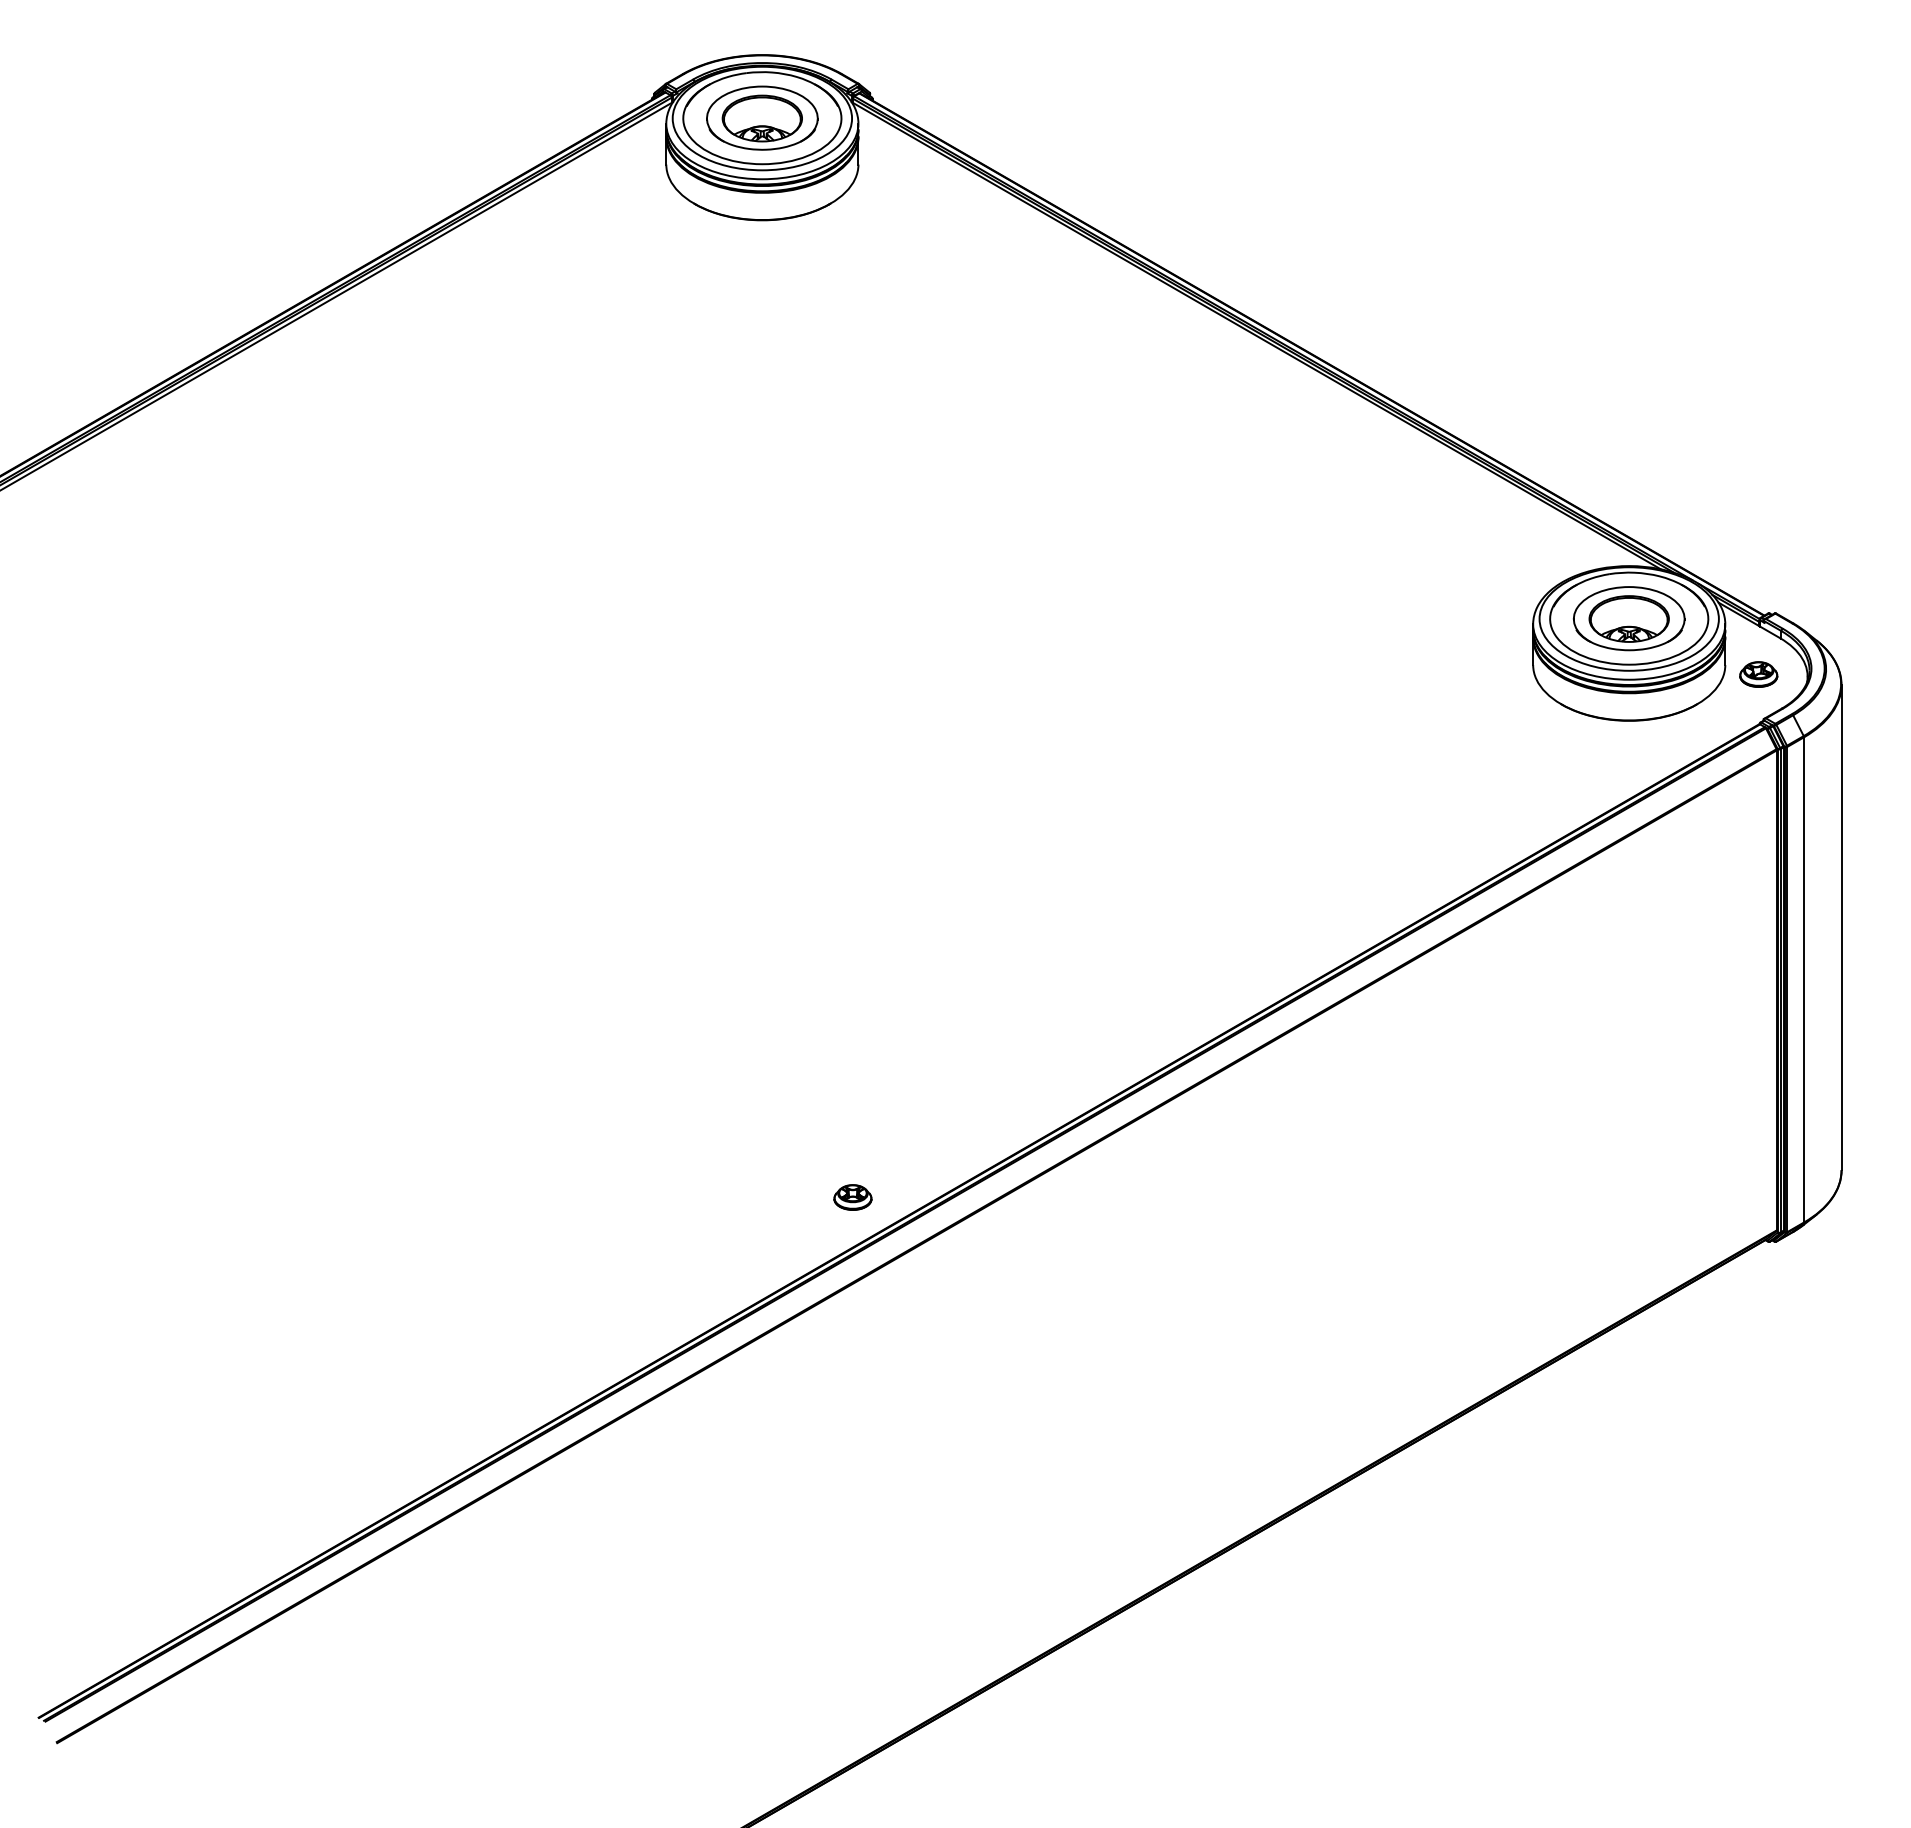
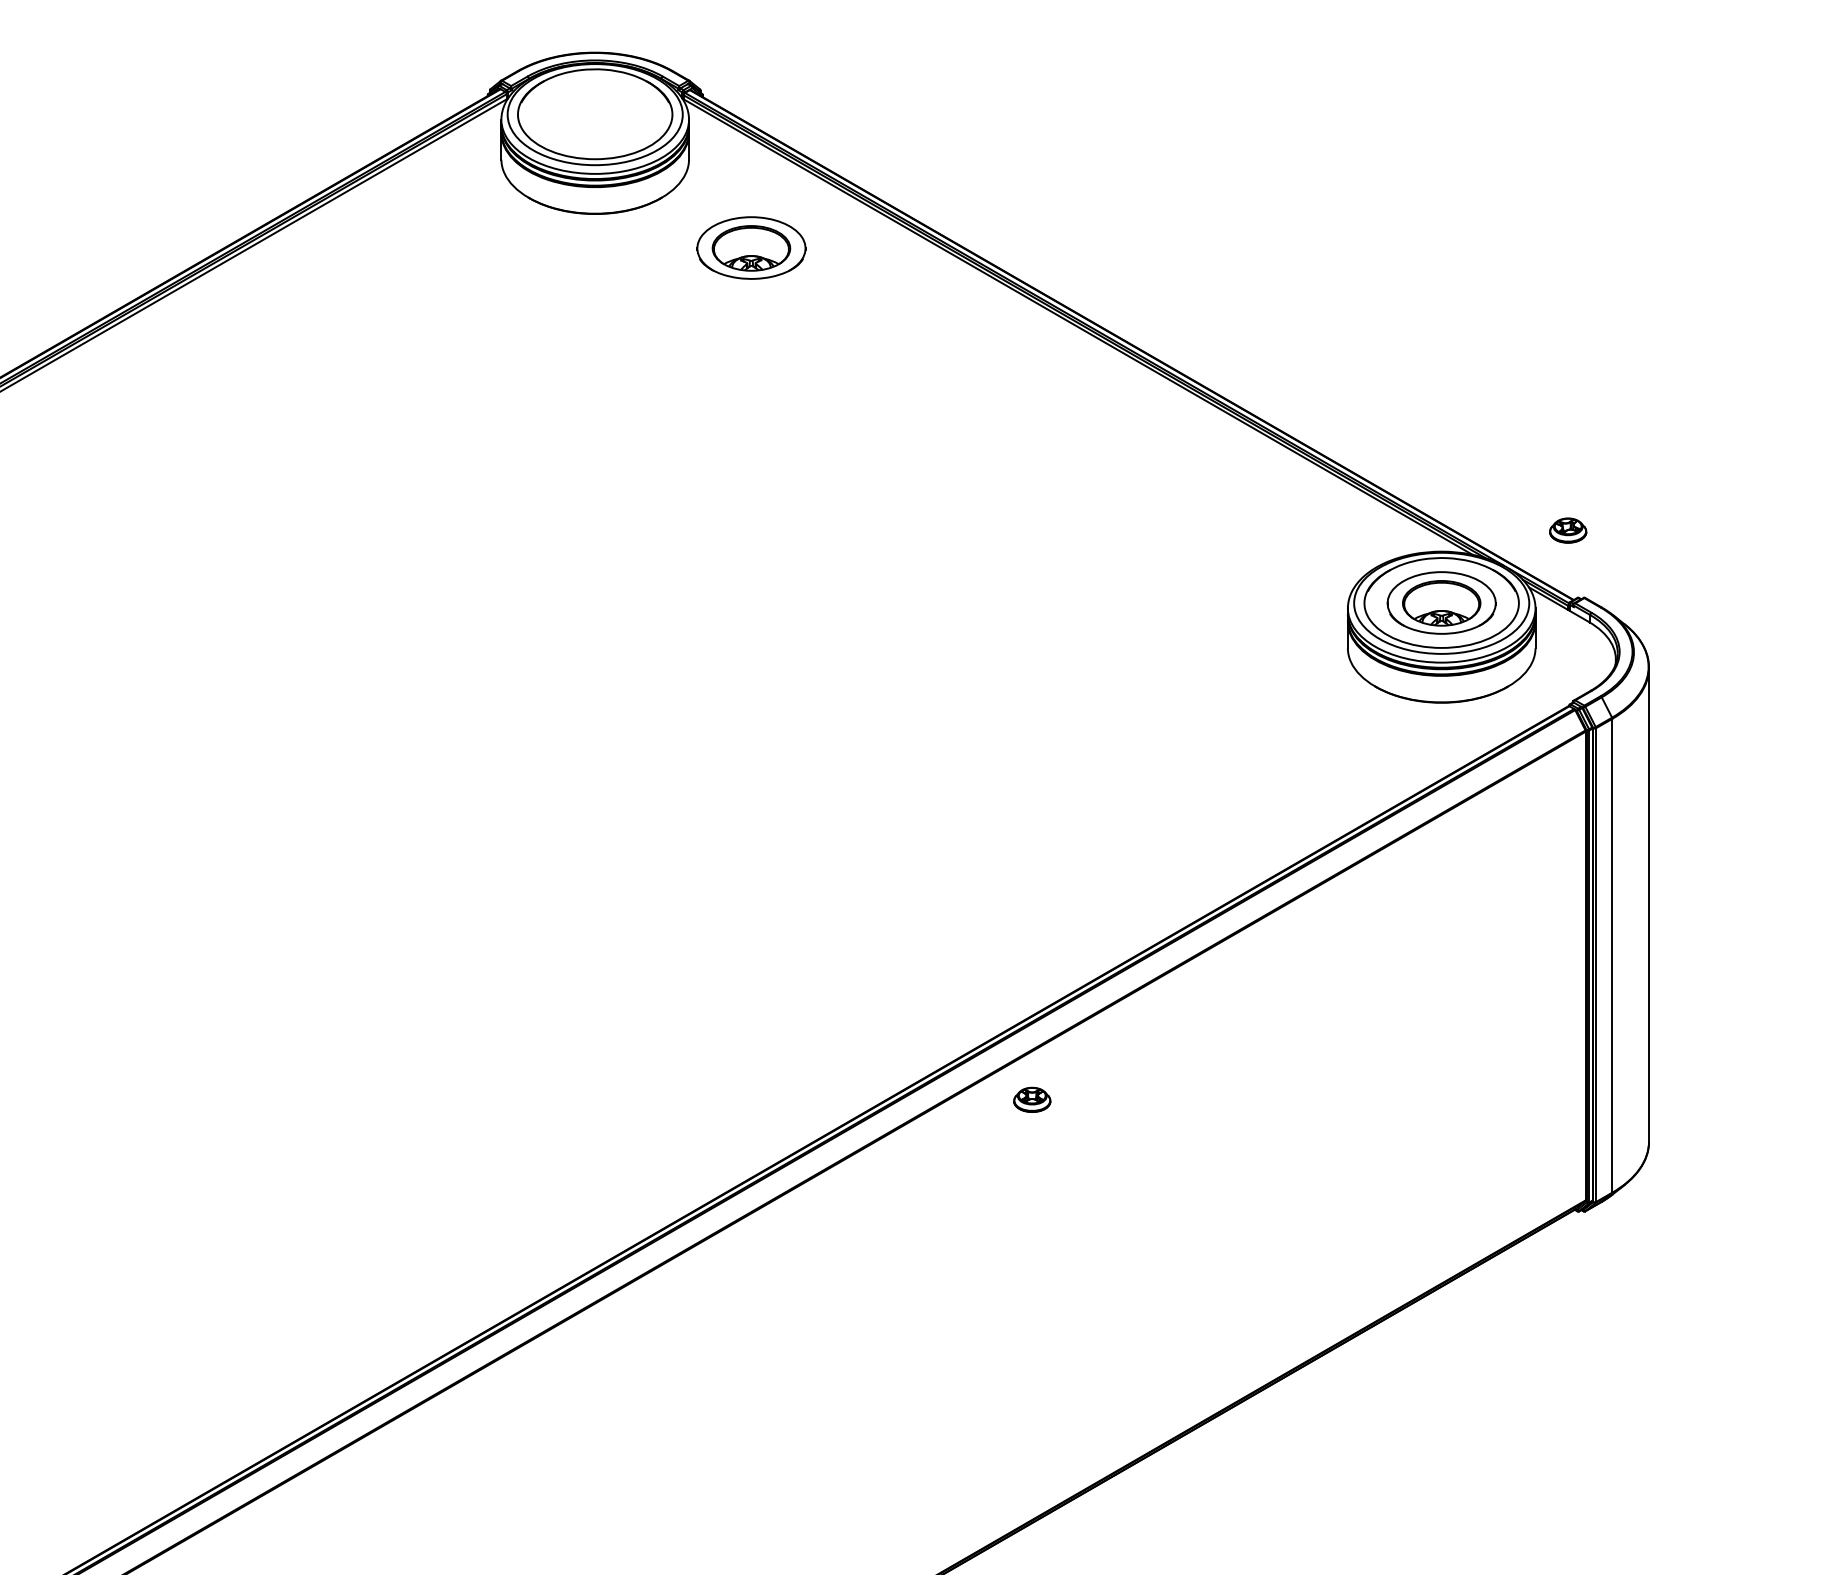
part: (762, 117) -> (751, 247), moved
part: (1758, 674) -> (1567, 530), moved
part: (852, 1197) -> (1031, 1099), moved

